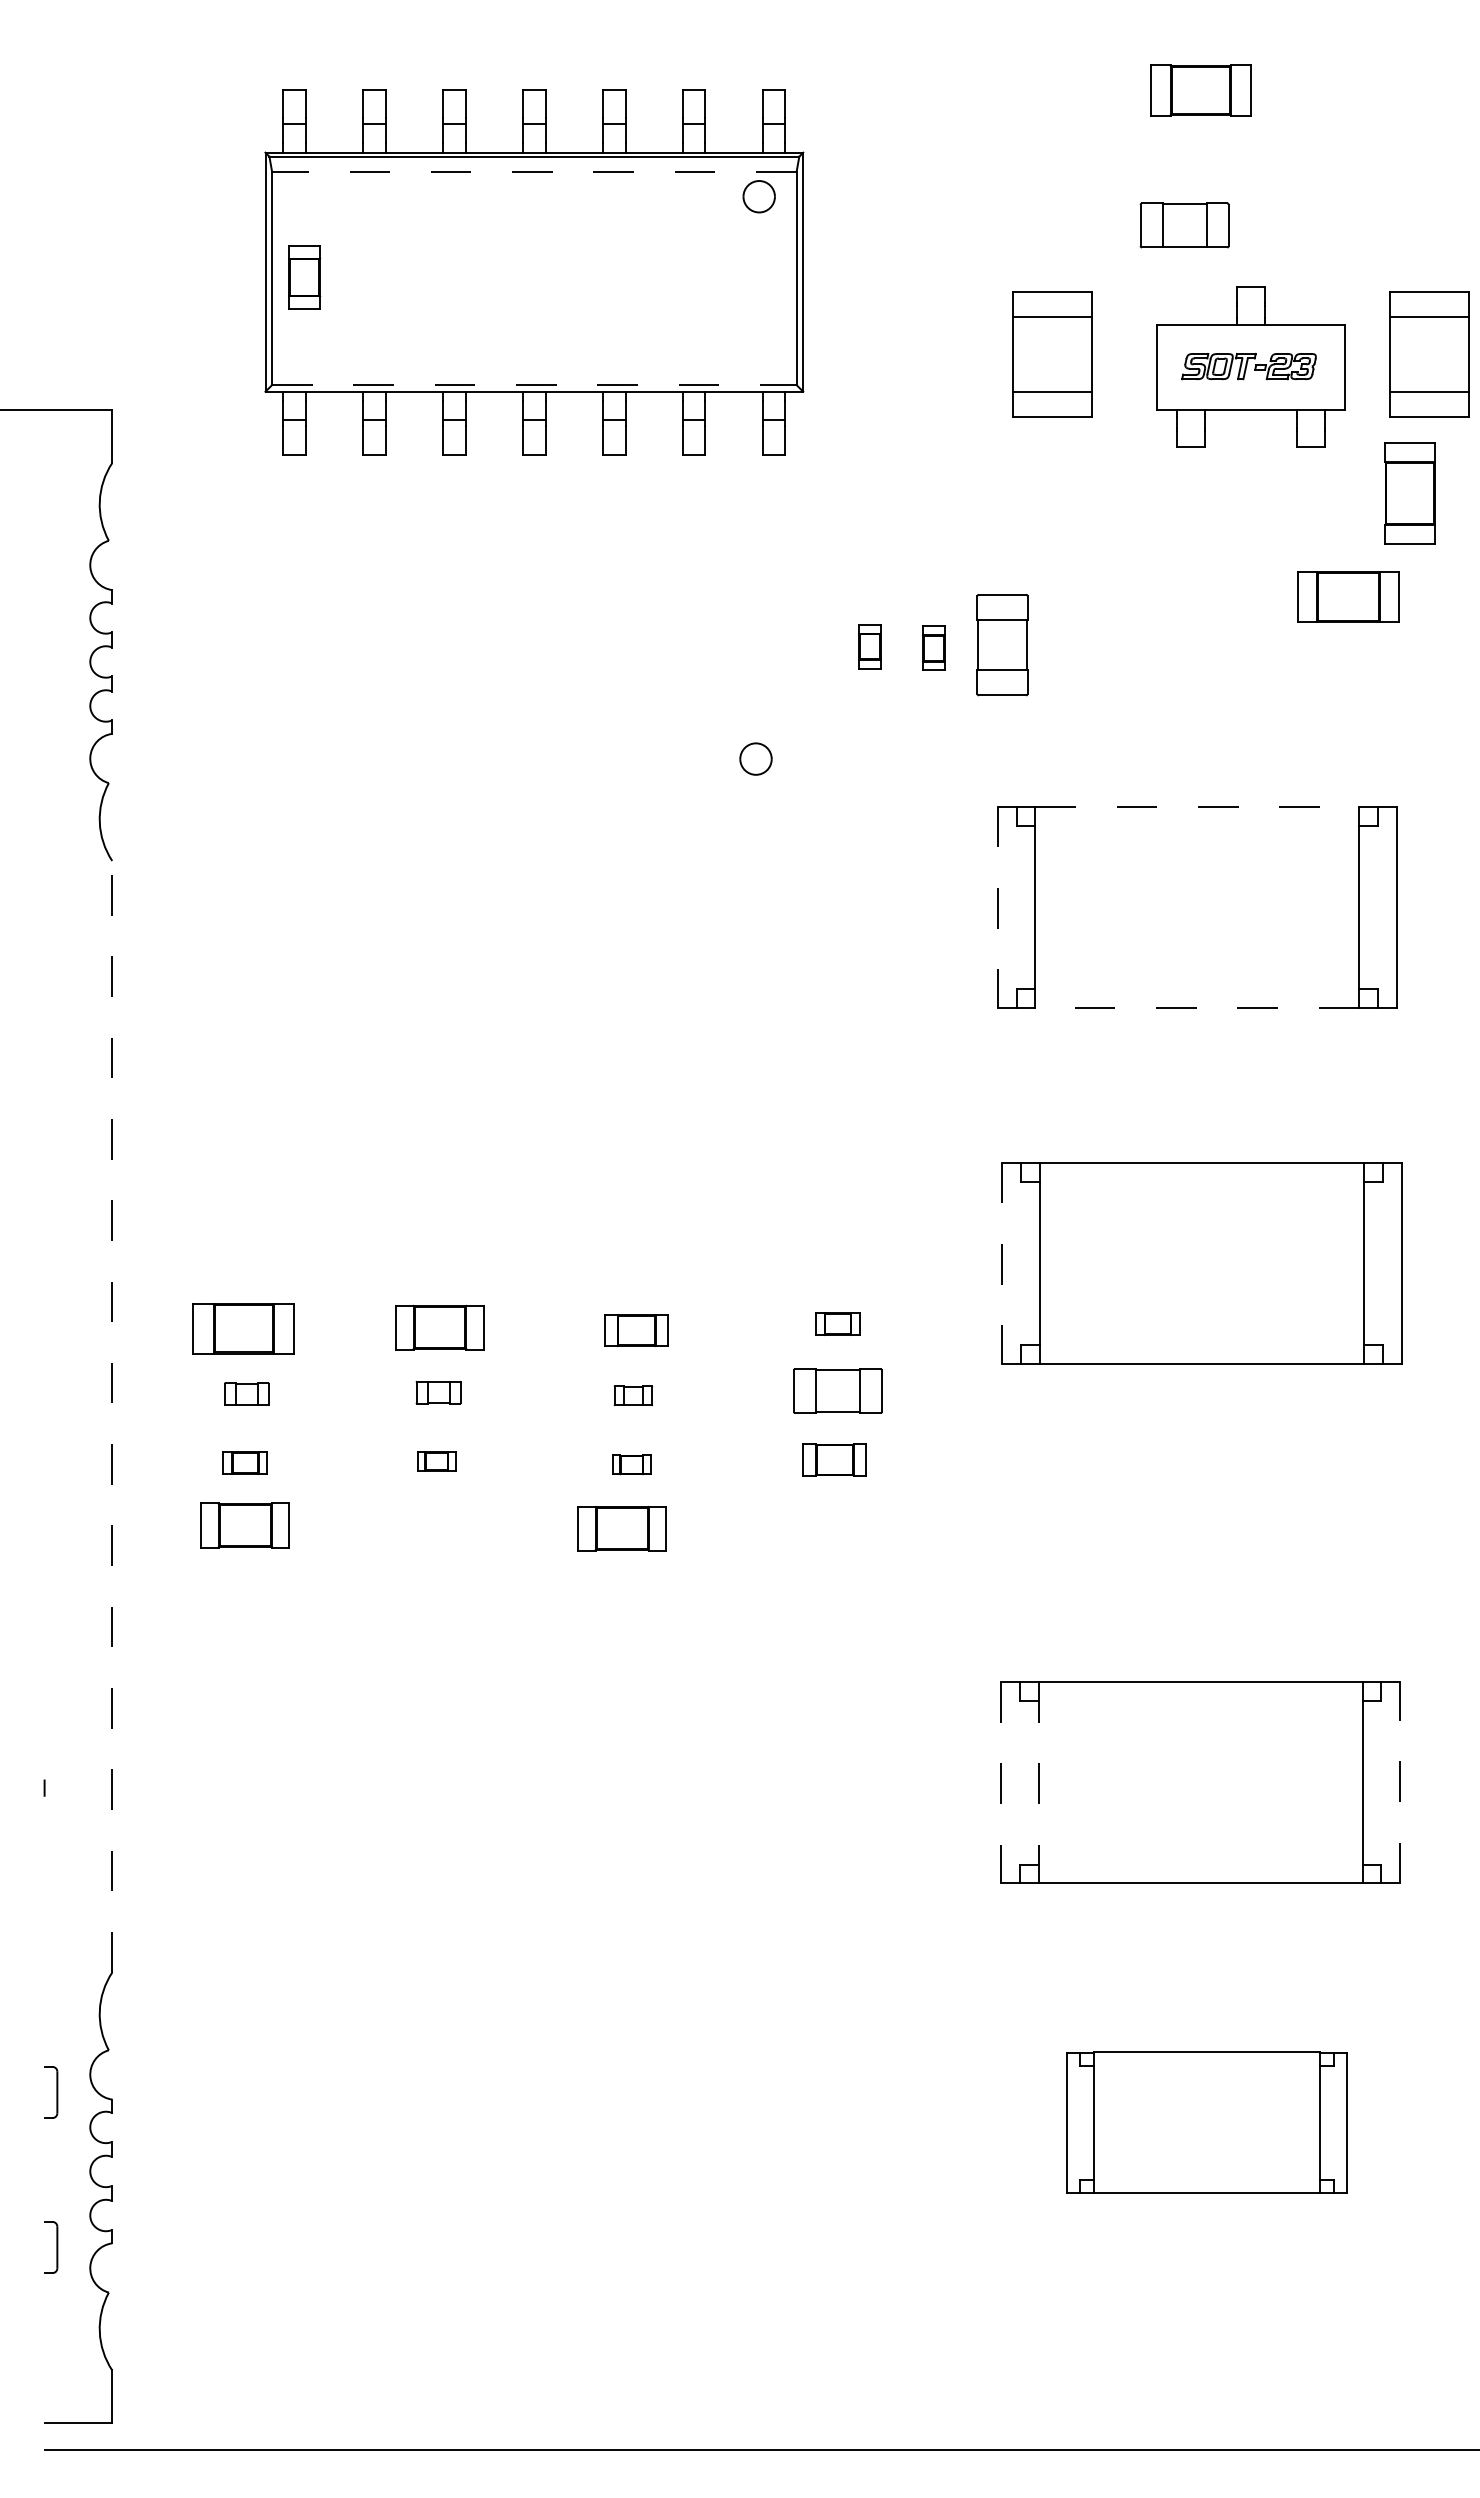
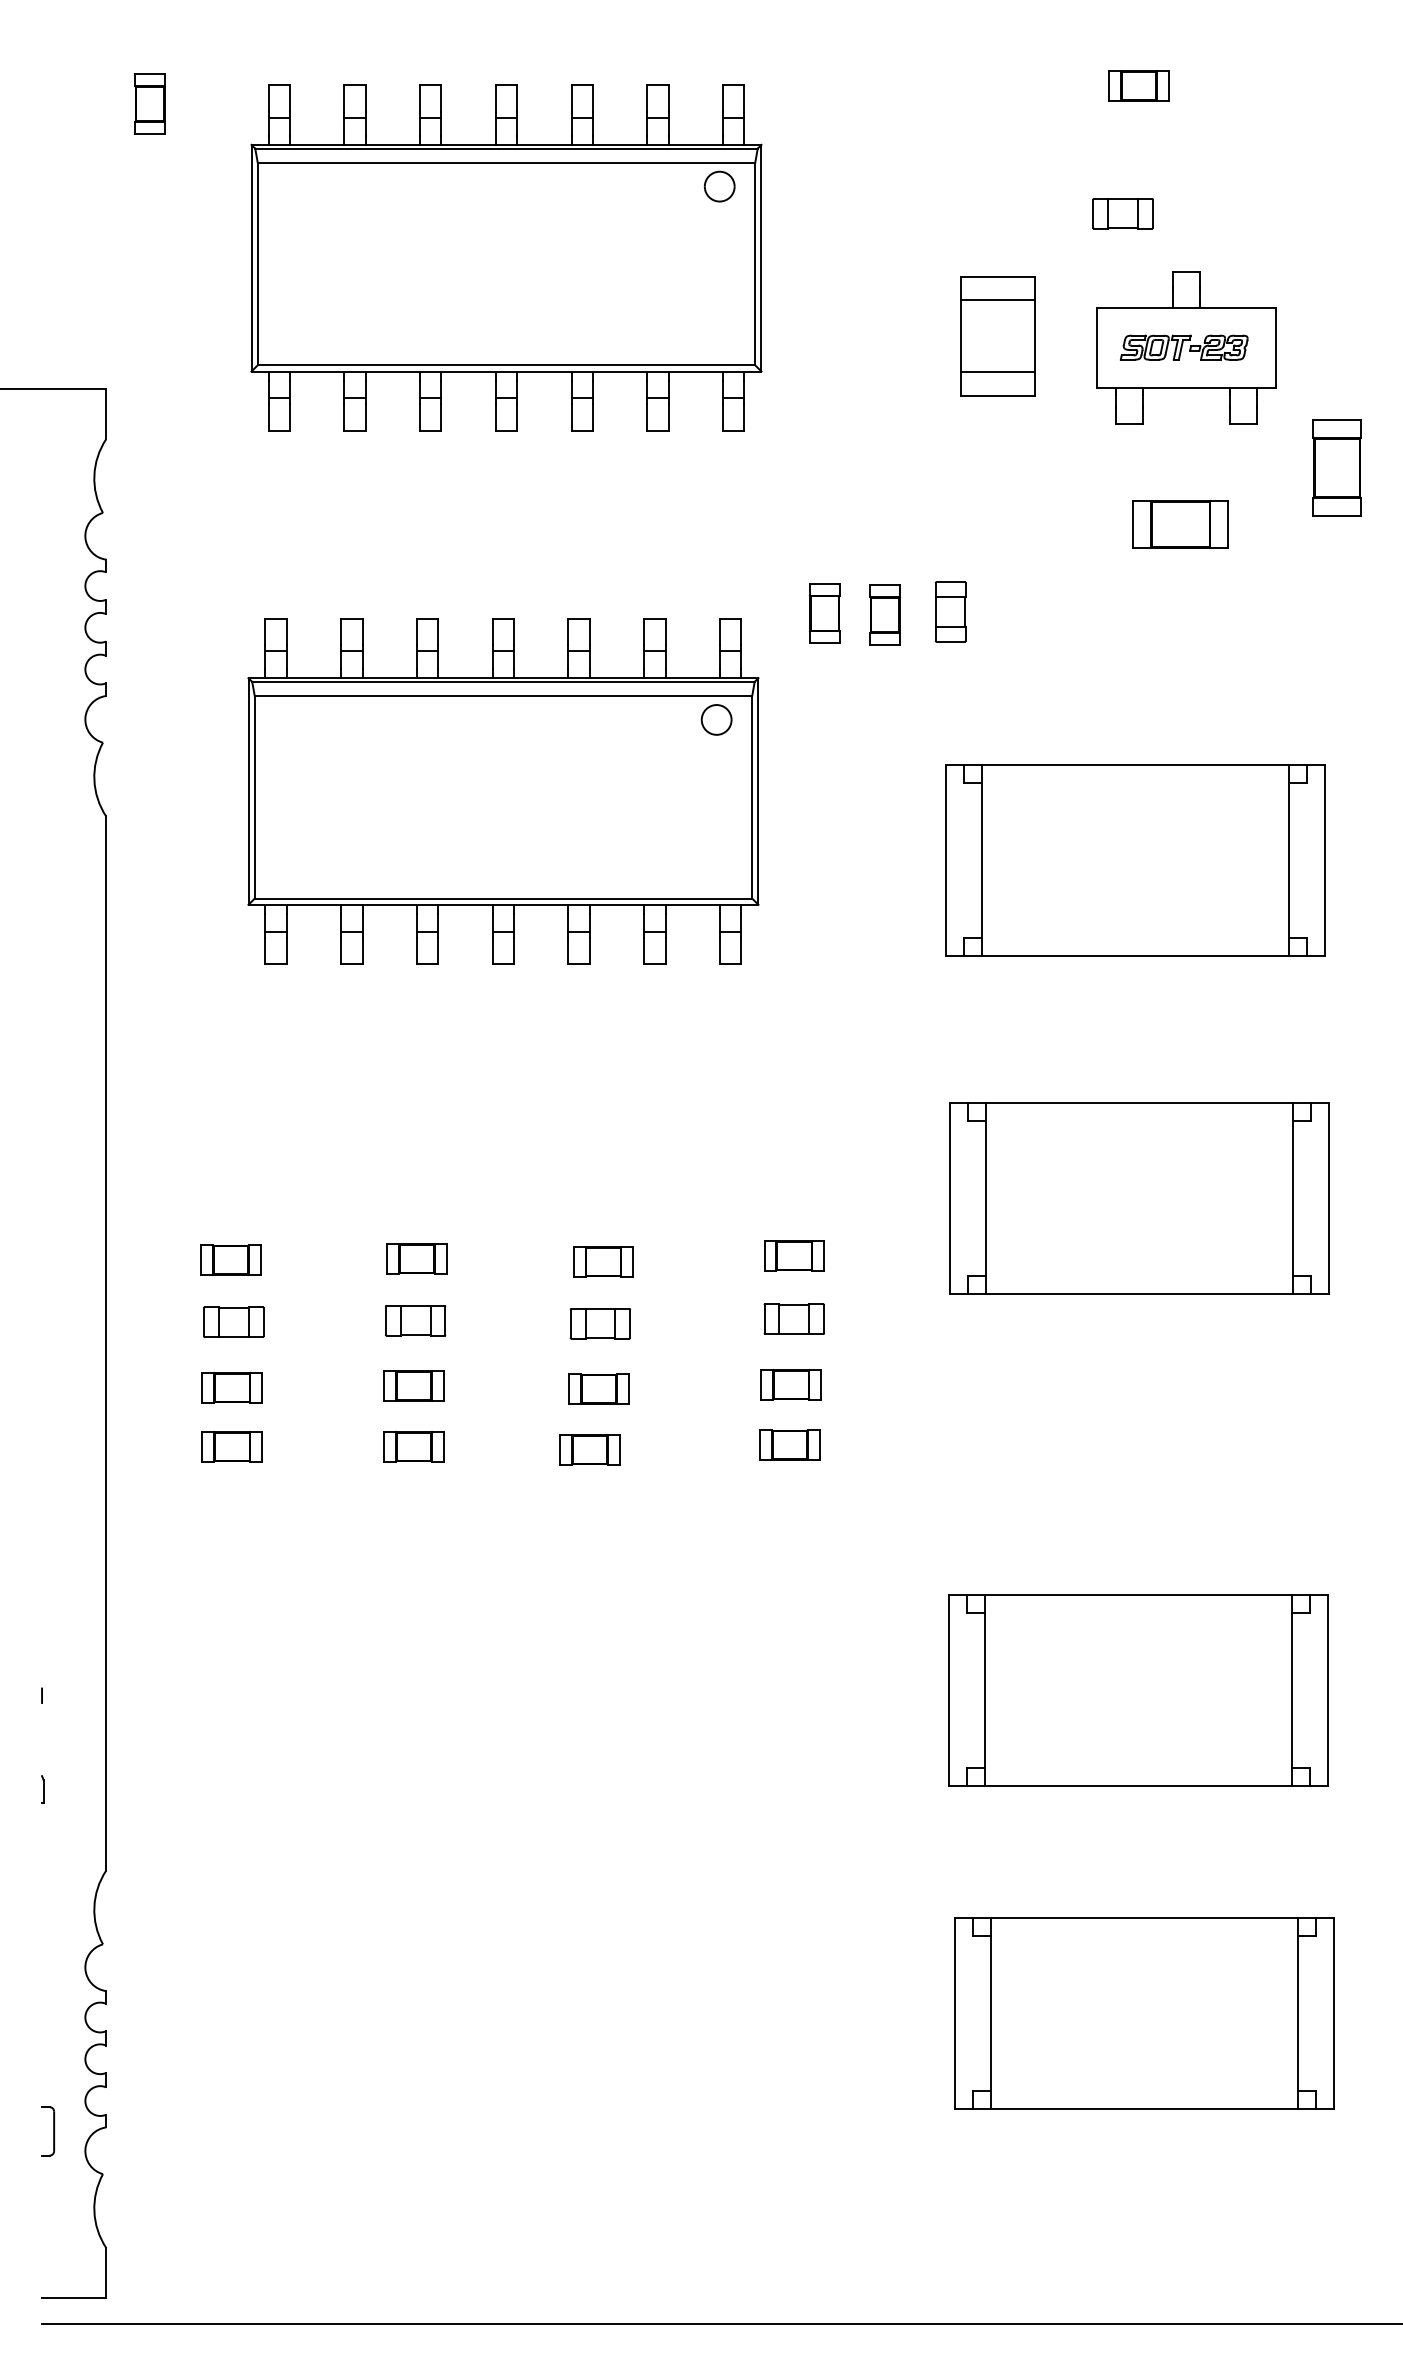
part: (1201, 90) -> (1139, 85), size x0.62
line: (533, 171) -> (505, 162), dashed -> solid
part: (1184, 224) -> (1123, 212), size x0.71
part: (304, 277) -> (150, 103), moved
part: (1429, 354) -> (1355, 336), removed
line: (534, 385) -> (506, 365), dashed -> solid
part: (1348, 596) -> (1180, 524), moved
part: (1002, 645) -> (950, 612), size x0.62
part: (869, 646) -> (824, 613), size x1.43
part: (933, 648) -> (884, 615), size x1.43
line: (1197, 806) -> (1135, 764), dashed -> solid
part: (531, 834) -> (503, 791), added
line: (997, 907) -> (945, 860), dashed -> solid
line: (1197, 1007) -> (1135, 955), dashed -> solid
line: (1002, 1263) -> (950, 1198), dashed -> solid
part: (837, 1323) -> (793, 1255), size x1.43
part: (440, 1326) -> (417, 1257), size x0.71
part: (243, 1328) -> (230, 1259), size x0.62
part: (837, 1390) -> (793, 1318), size x0.71
part: (438, 1392) -> (415, 1320), size x1.43
part: (246, 1393) -> (233, 1321), size x1.43
part: (633, 1395) -> (600, 1323), size x1.67
line: (112, 1416) -> (106, 1343), dashed -> solid
part: (436, 1461) -> (413, 1386), size x1.67
part: (245, 1462) -> (232, 1386), size x1.43
part: (631, 1464) -> (598, 1388), size x1.67
part: (833, 1523) -> (790, 1444), added
part: (245, 1525) -> (232, 1446), size x0.71
part: (436, 1525) -> (413, 1446), added
part: (622, 1528) -> (590, 1449), size x0.71
line: (1000, 1782) -> (948, 1690), dashed -> solid
line: (1038, 1782) -> (984, 1690), dashed -> solid
line: (1400, 1782) -> (1327, 1690), dashed -> solid
part: (45, 1886) -> (42, 1789), added
part: (51, 2092) -> (48, 1984), removed
part: (1206, 2122) -> (1143, 2012), size x1.43

